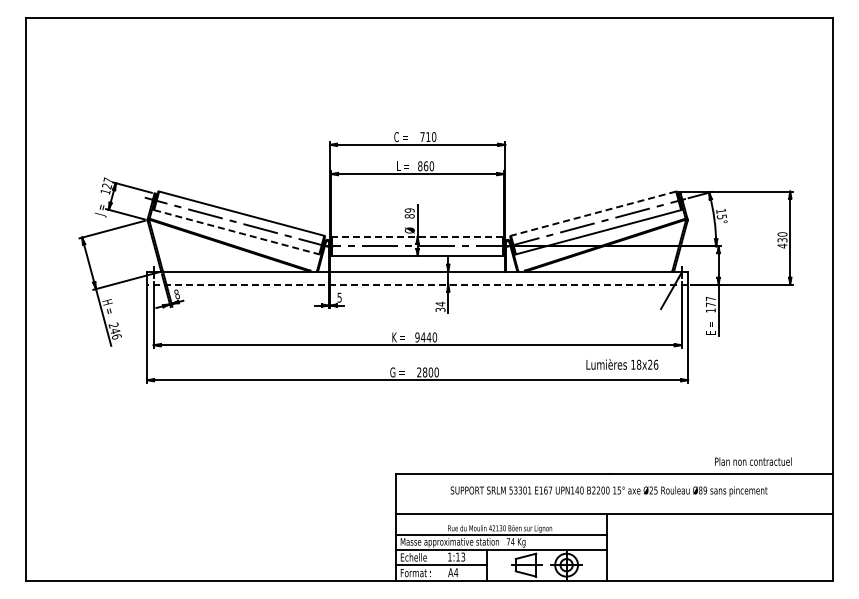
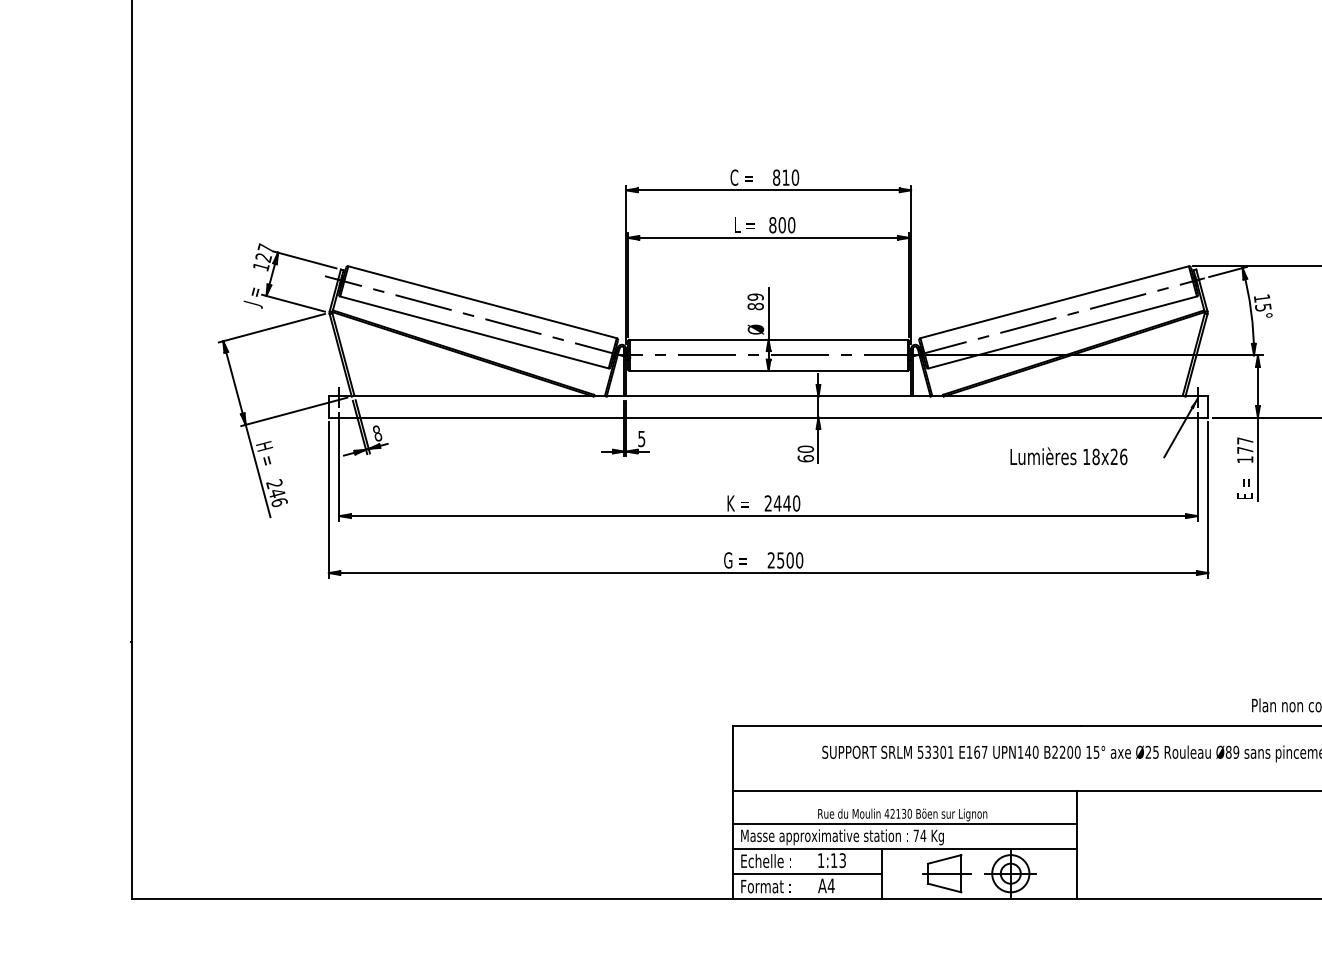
text: (422, 137) -> (776, 178), 710 -> 810
text: (426, 165) -> (783, 223), 860 -> 800
line: (593, 213) -> (1054, 301), dashed -> solid
line: (237, 232) -> (475, 332), dashed -> solid
line: (417, 236) -> (768, 339), dashed -> solid
line: (417, 284) -> (768, 417), dashed -> solid
text: (440, 306) -> (805, 453), 34 -> 60
text: (417, 337) -> (768, 503), 9440 -> 2440
text: (622, 364) -> (1069, 456), moved
text: (424, 372) -> (779, 560), 2800 -> 2500

